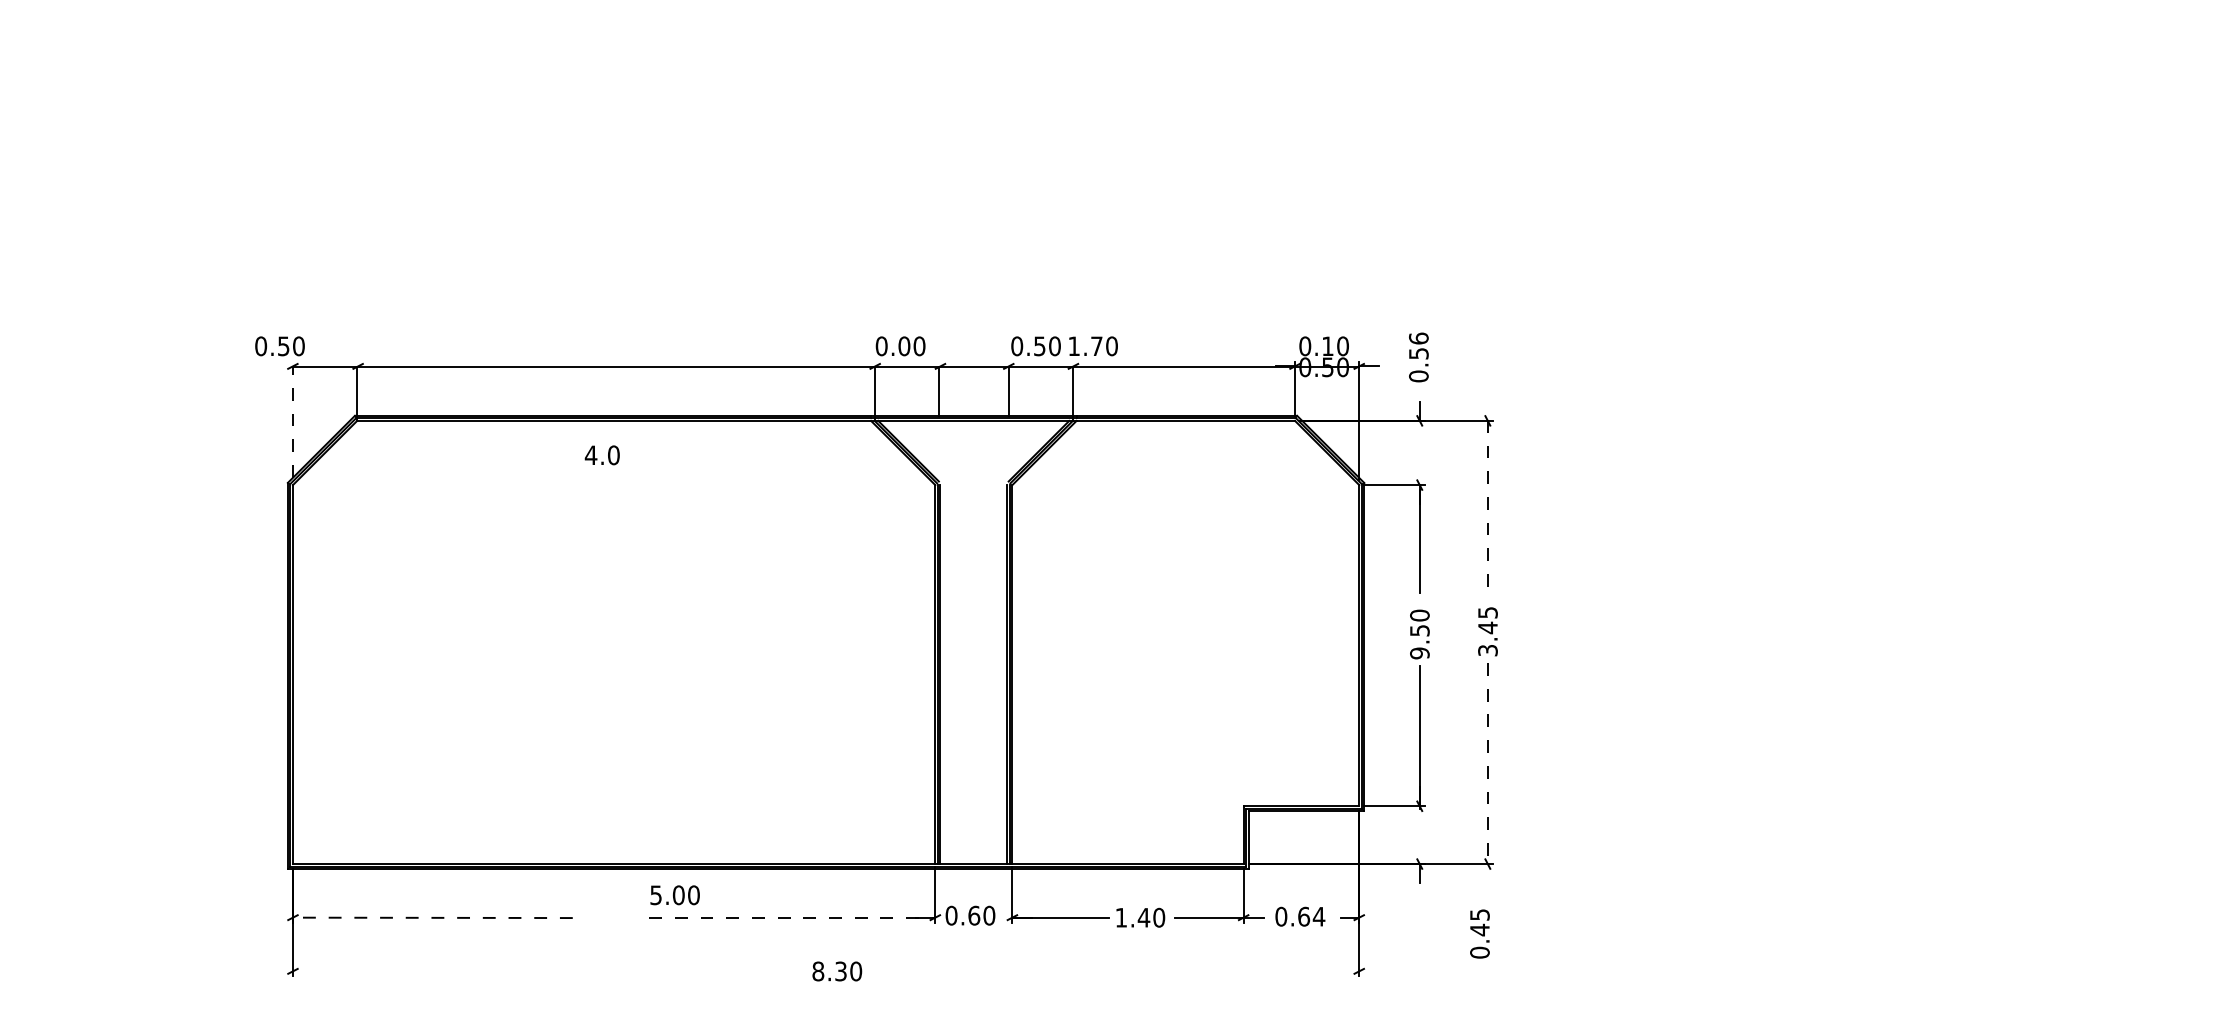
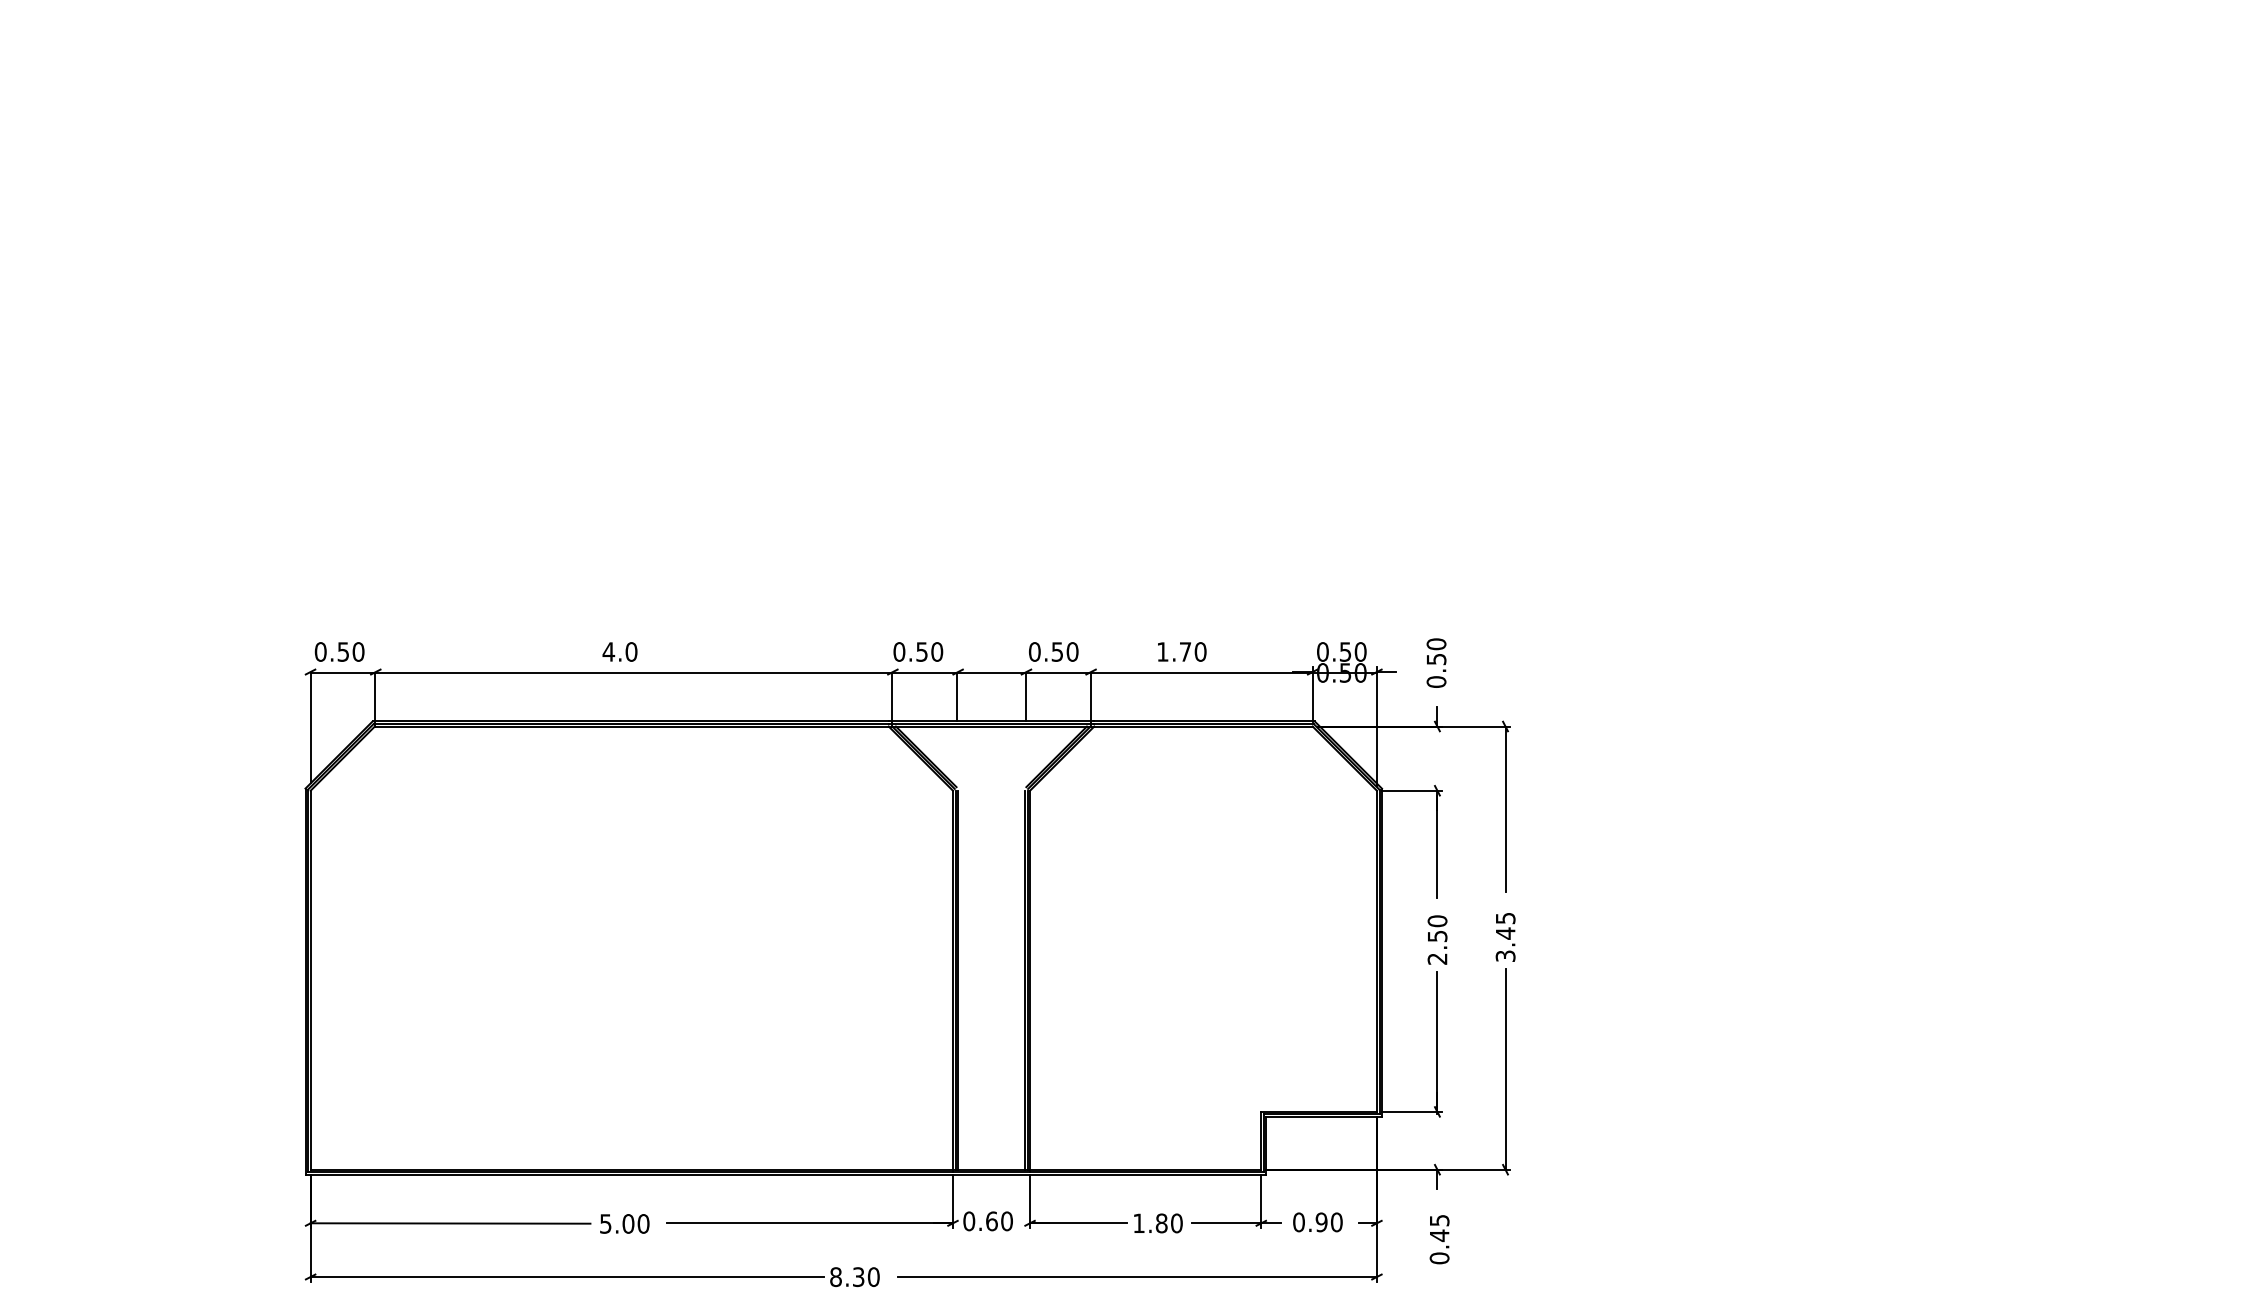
text: (1418, 338) -> (1436, 644), 0.56 -> 0.50
text: (279, 345) -> (339, 651), moved
text: (904, 345) -> (922, 651), 0.00 -> 0.50
text: (1093, 345) -> (1182, 651), moved
text: (1327, 345) -> (1345, 651), 0.10 -> 0.50
line: (292, 421) -> (310, 727), dashed -> solid
text: (601, 454) -> (619, 651), moved
line: (1487, 503) -> (1505, 809), dashed -> solid
text: (1419, 653) -> (1437, 959), 9.50 -> 2.50
line: (1487, 763) -> (1505, 1069), dashed -> solid
text: (674, 894) -> (624, 1223), moved
text: (1311, 916) -> (1329, 1222), 0.64 -> 0.90
line: (432, 917) -> (450, 1223), dashed -> solid
line: (792, 917) -> (810, 1223), dashed -> solid
text: (1143, 917) -> (1161, 1223), 1.40 -> 1.80
text: (1479, 933) -> (1439, 1239), moved
line: (548, 971) -> (566, 1277), added
line: (1119, 971) -> (1137, 1277), added

